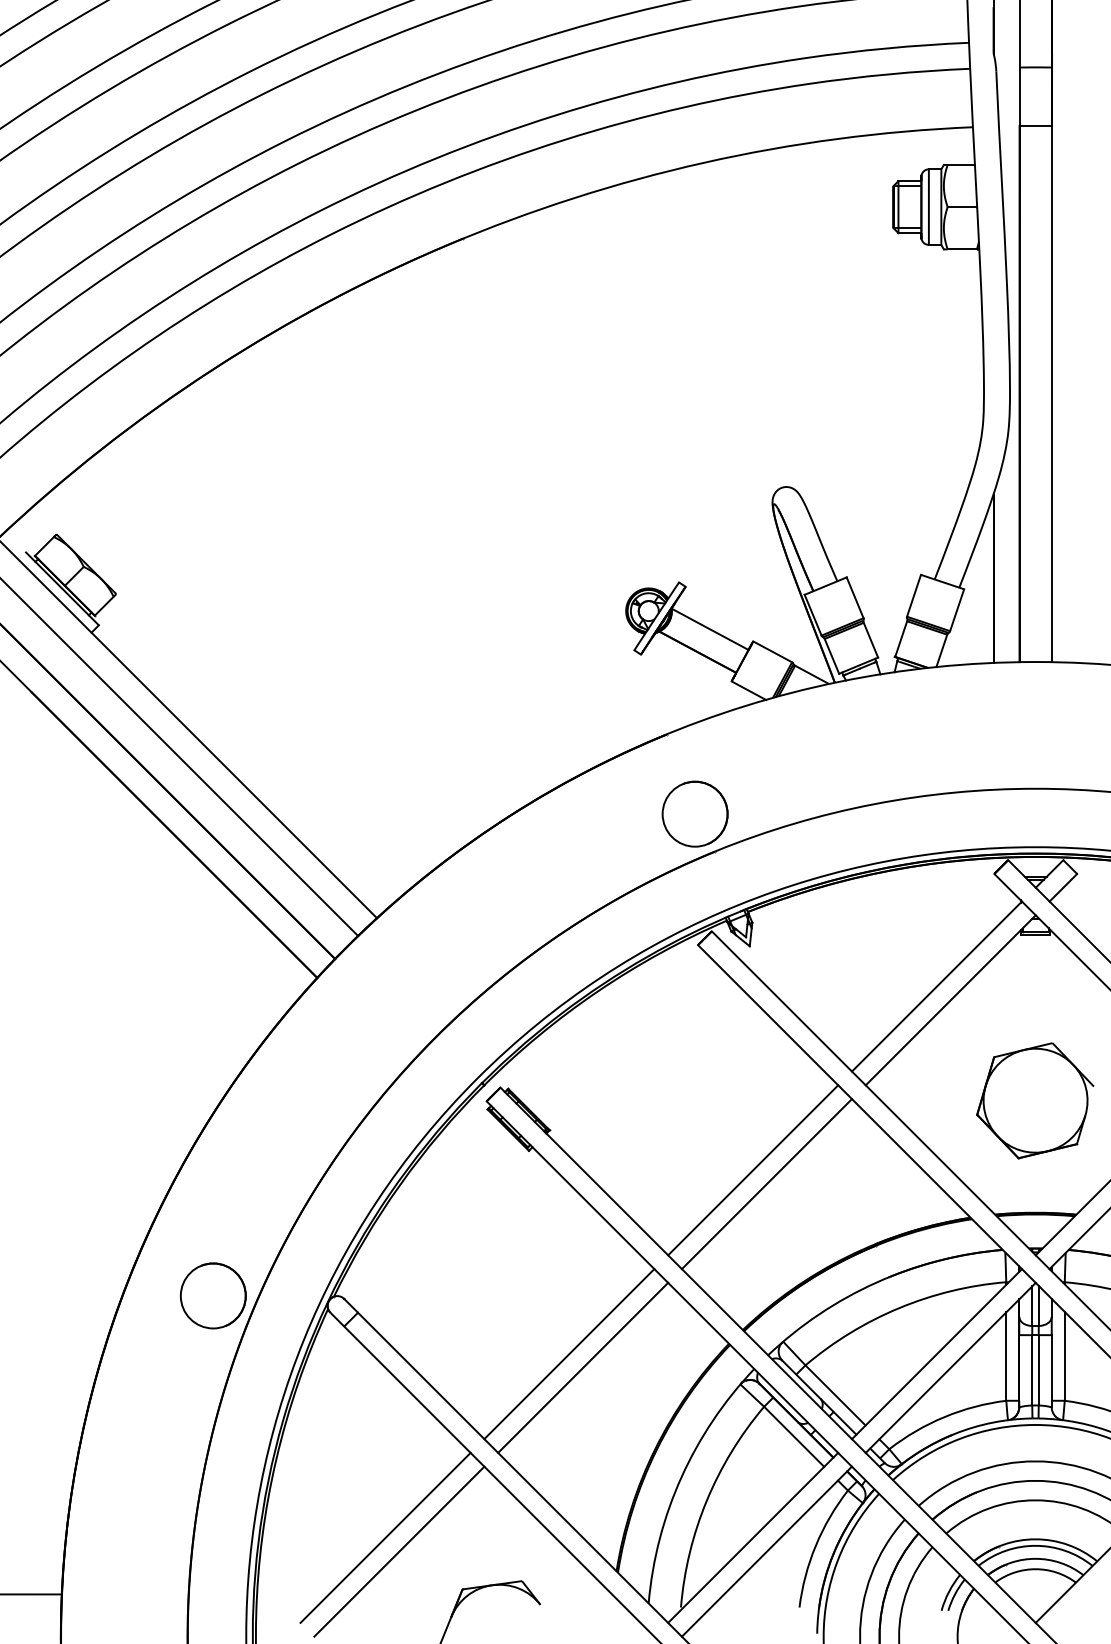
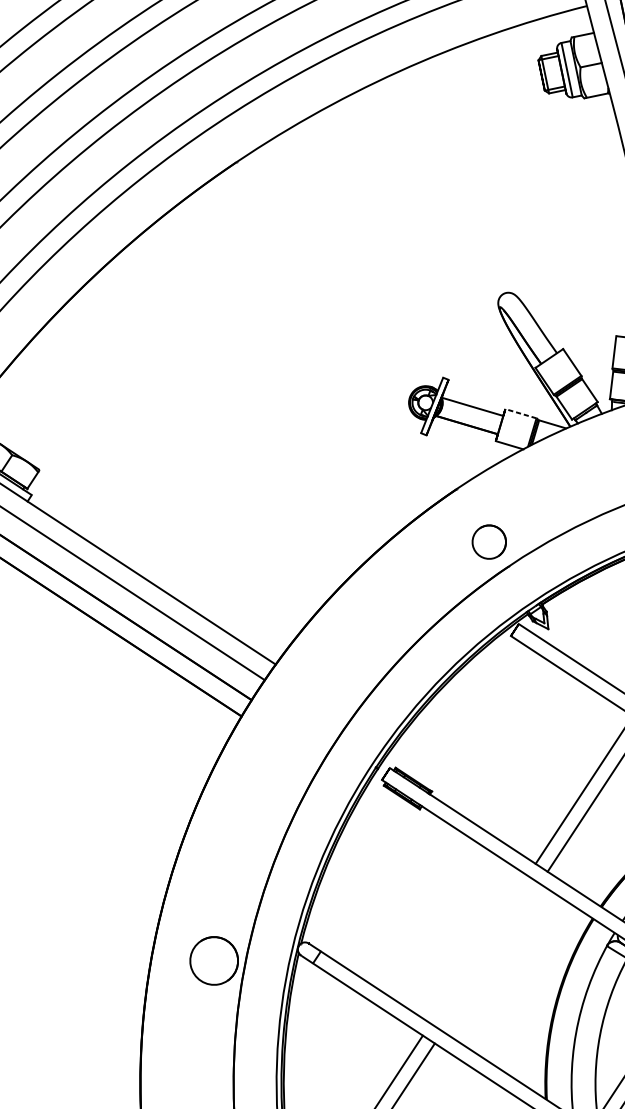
line: (772, 651) -> (520, 413), solid -> dashed
part: (694, 813) -> (488, 541), size x0.7
line: (569, 1354) -> (479, 950), removed
line: (583, 1367) -> (491, 957), removed

